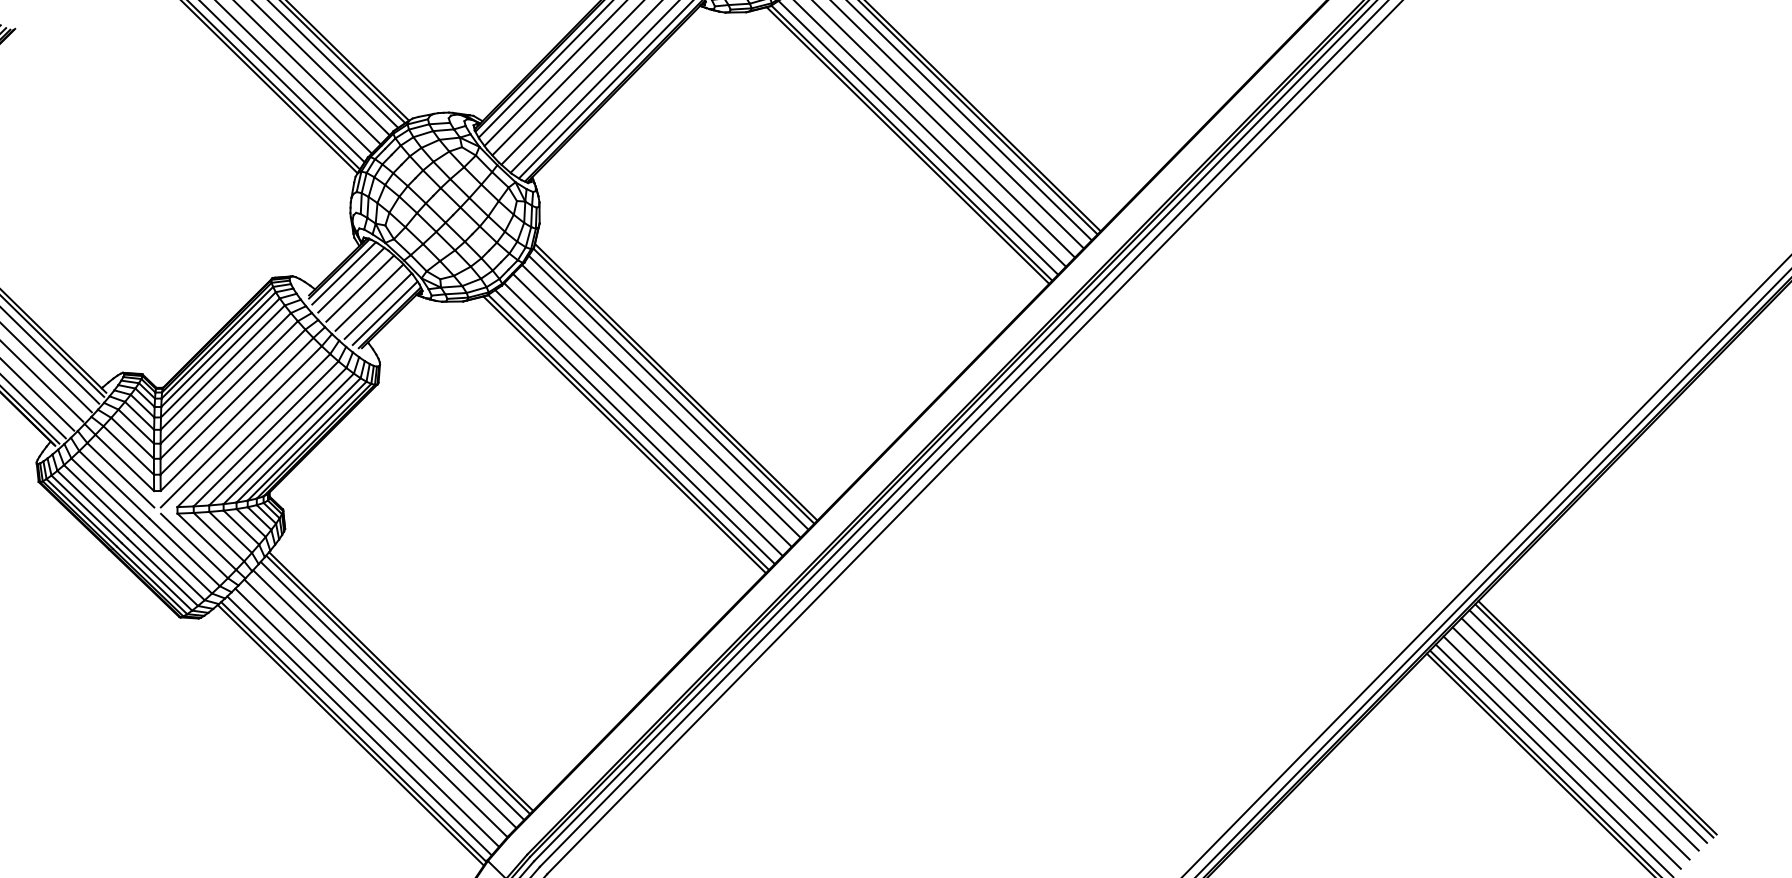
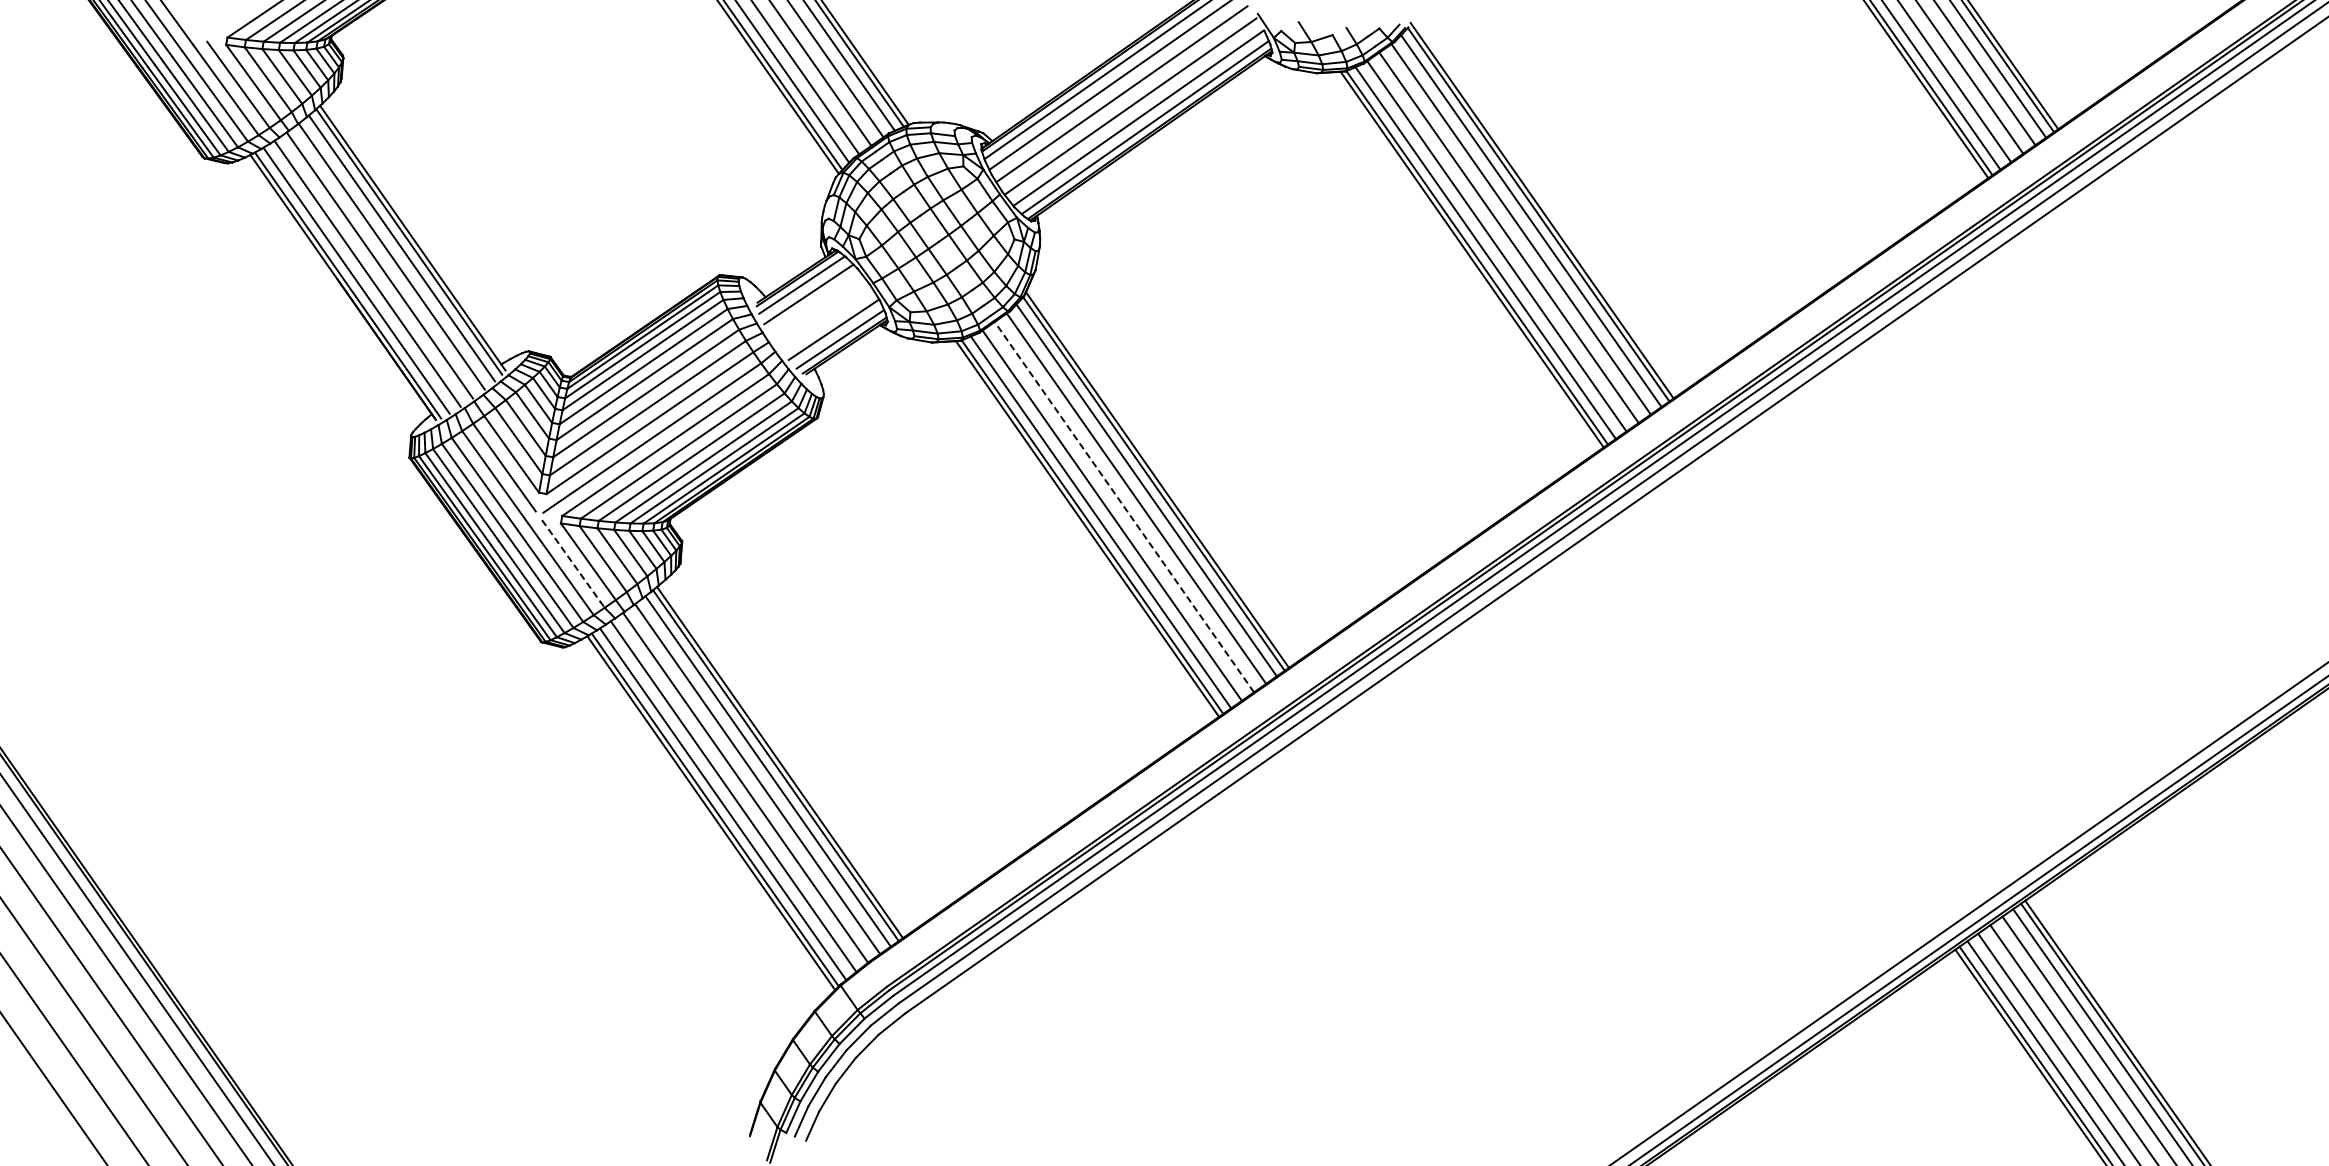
line: (359, 288) -> (816, 305), removed
line: (369, 297) -> (825, 317), removed
line: (652, 409) -> (1124, 506), solid -> dashed
line: (194, 545) -> (573, 563), solid -> dashed

